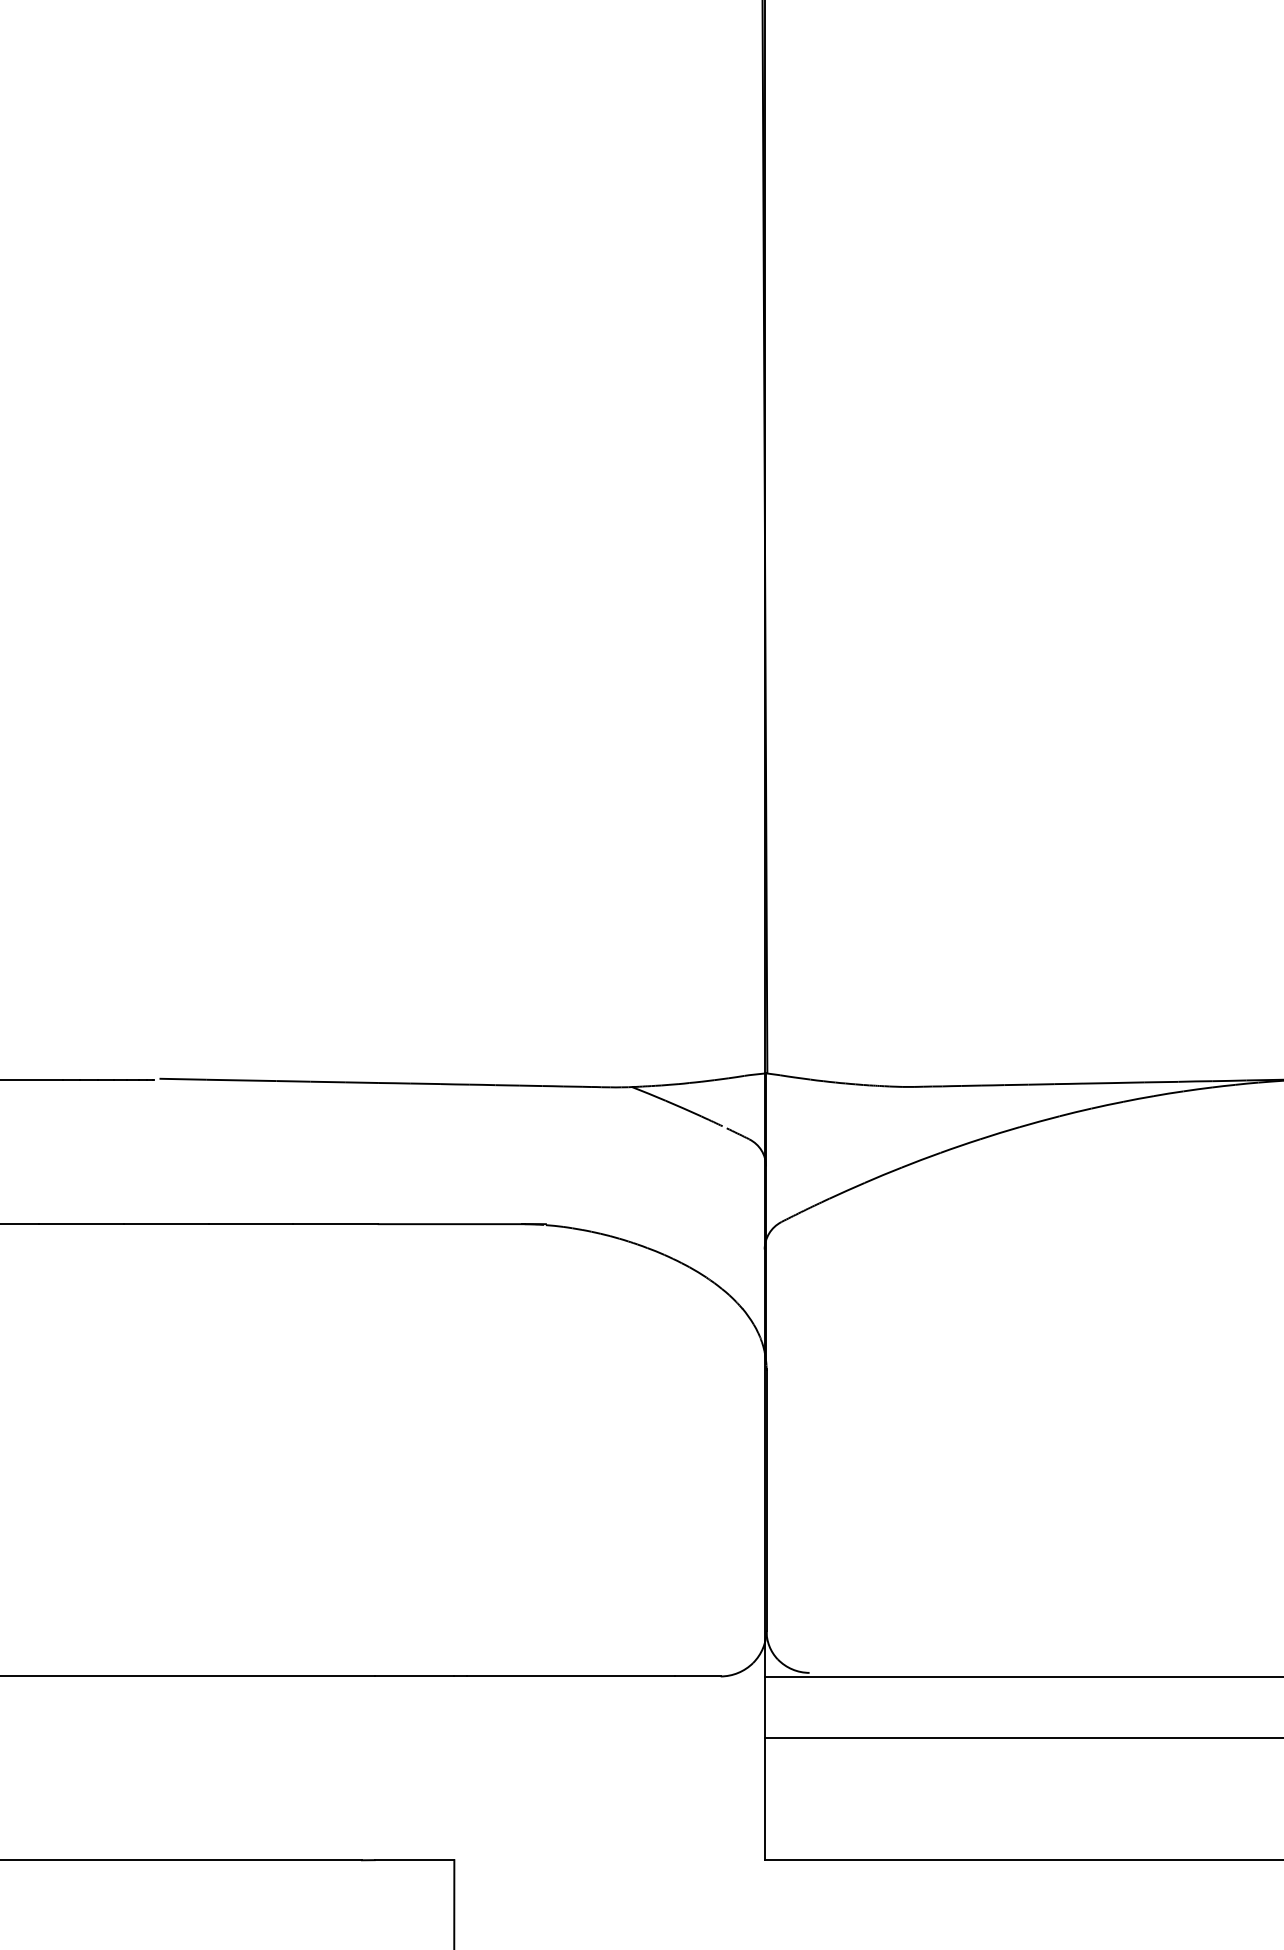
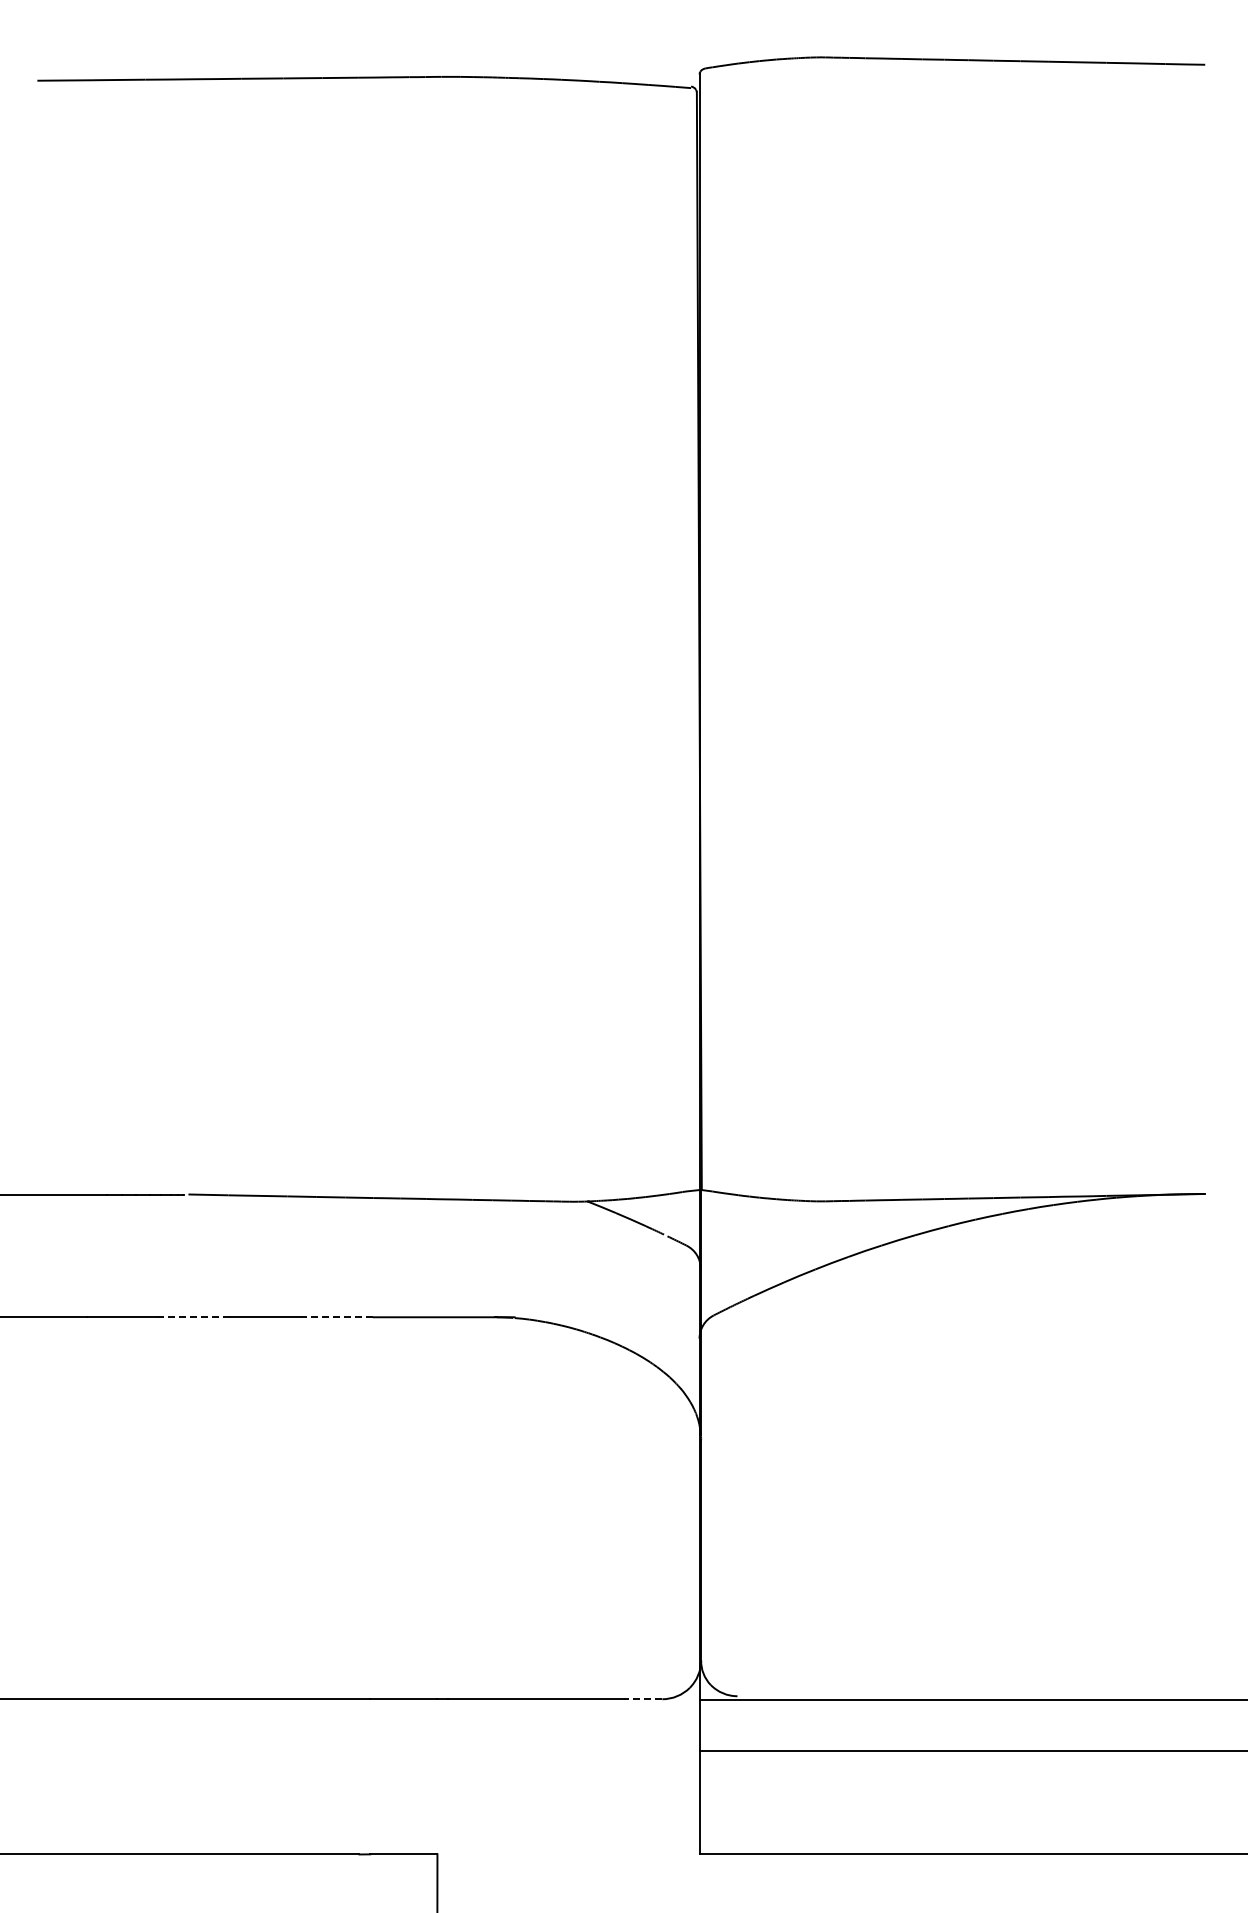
line: (166, 1224) -> (194, 1317), solid -> dashed
line: (334, 1224) -> (336, 1317), solid -> dashed
line: (697, 1676) -> (642, 1699), solid -> dashed

